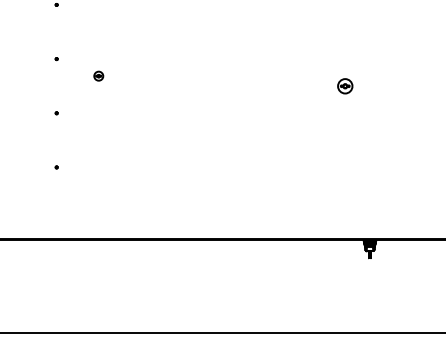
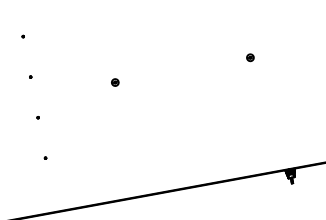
part: (98, 75) -> (114, 82), moved
part: (345, 85) -> (250, 57), size x0.62

